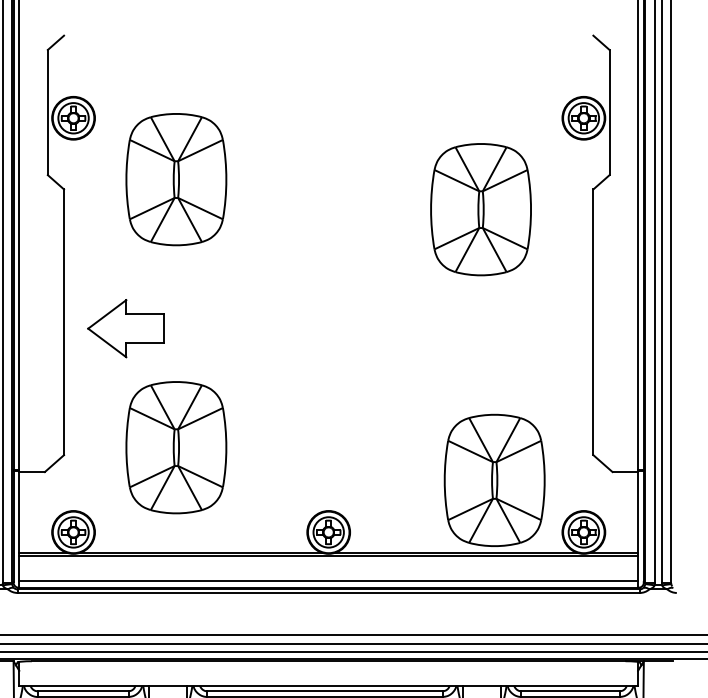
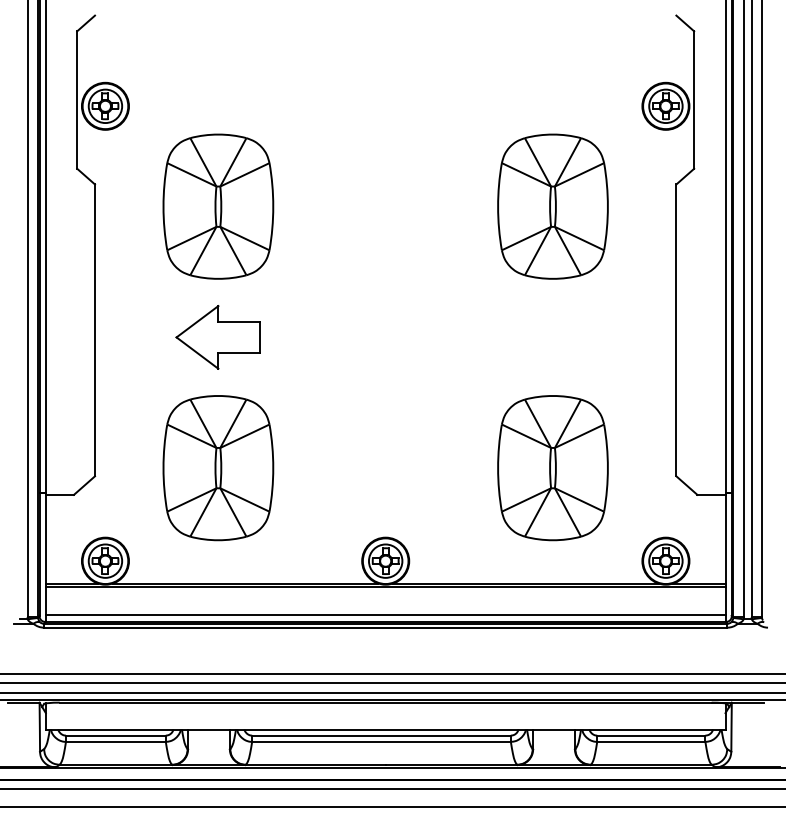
part: (176, 179) -> (218, 206), moved
part: (125, 328) -> (217, 337), moved
part: (494, 480) -> (552, 468), moved

